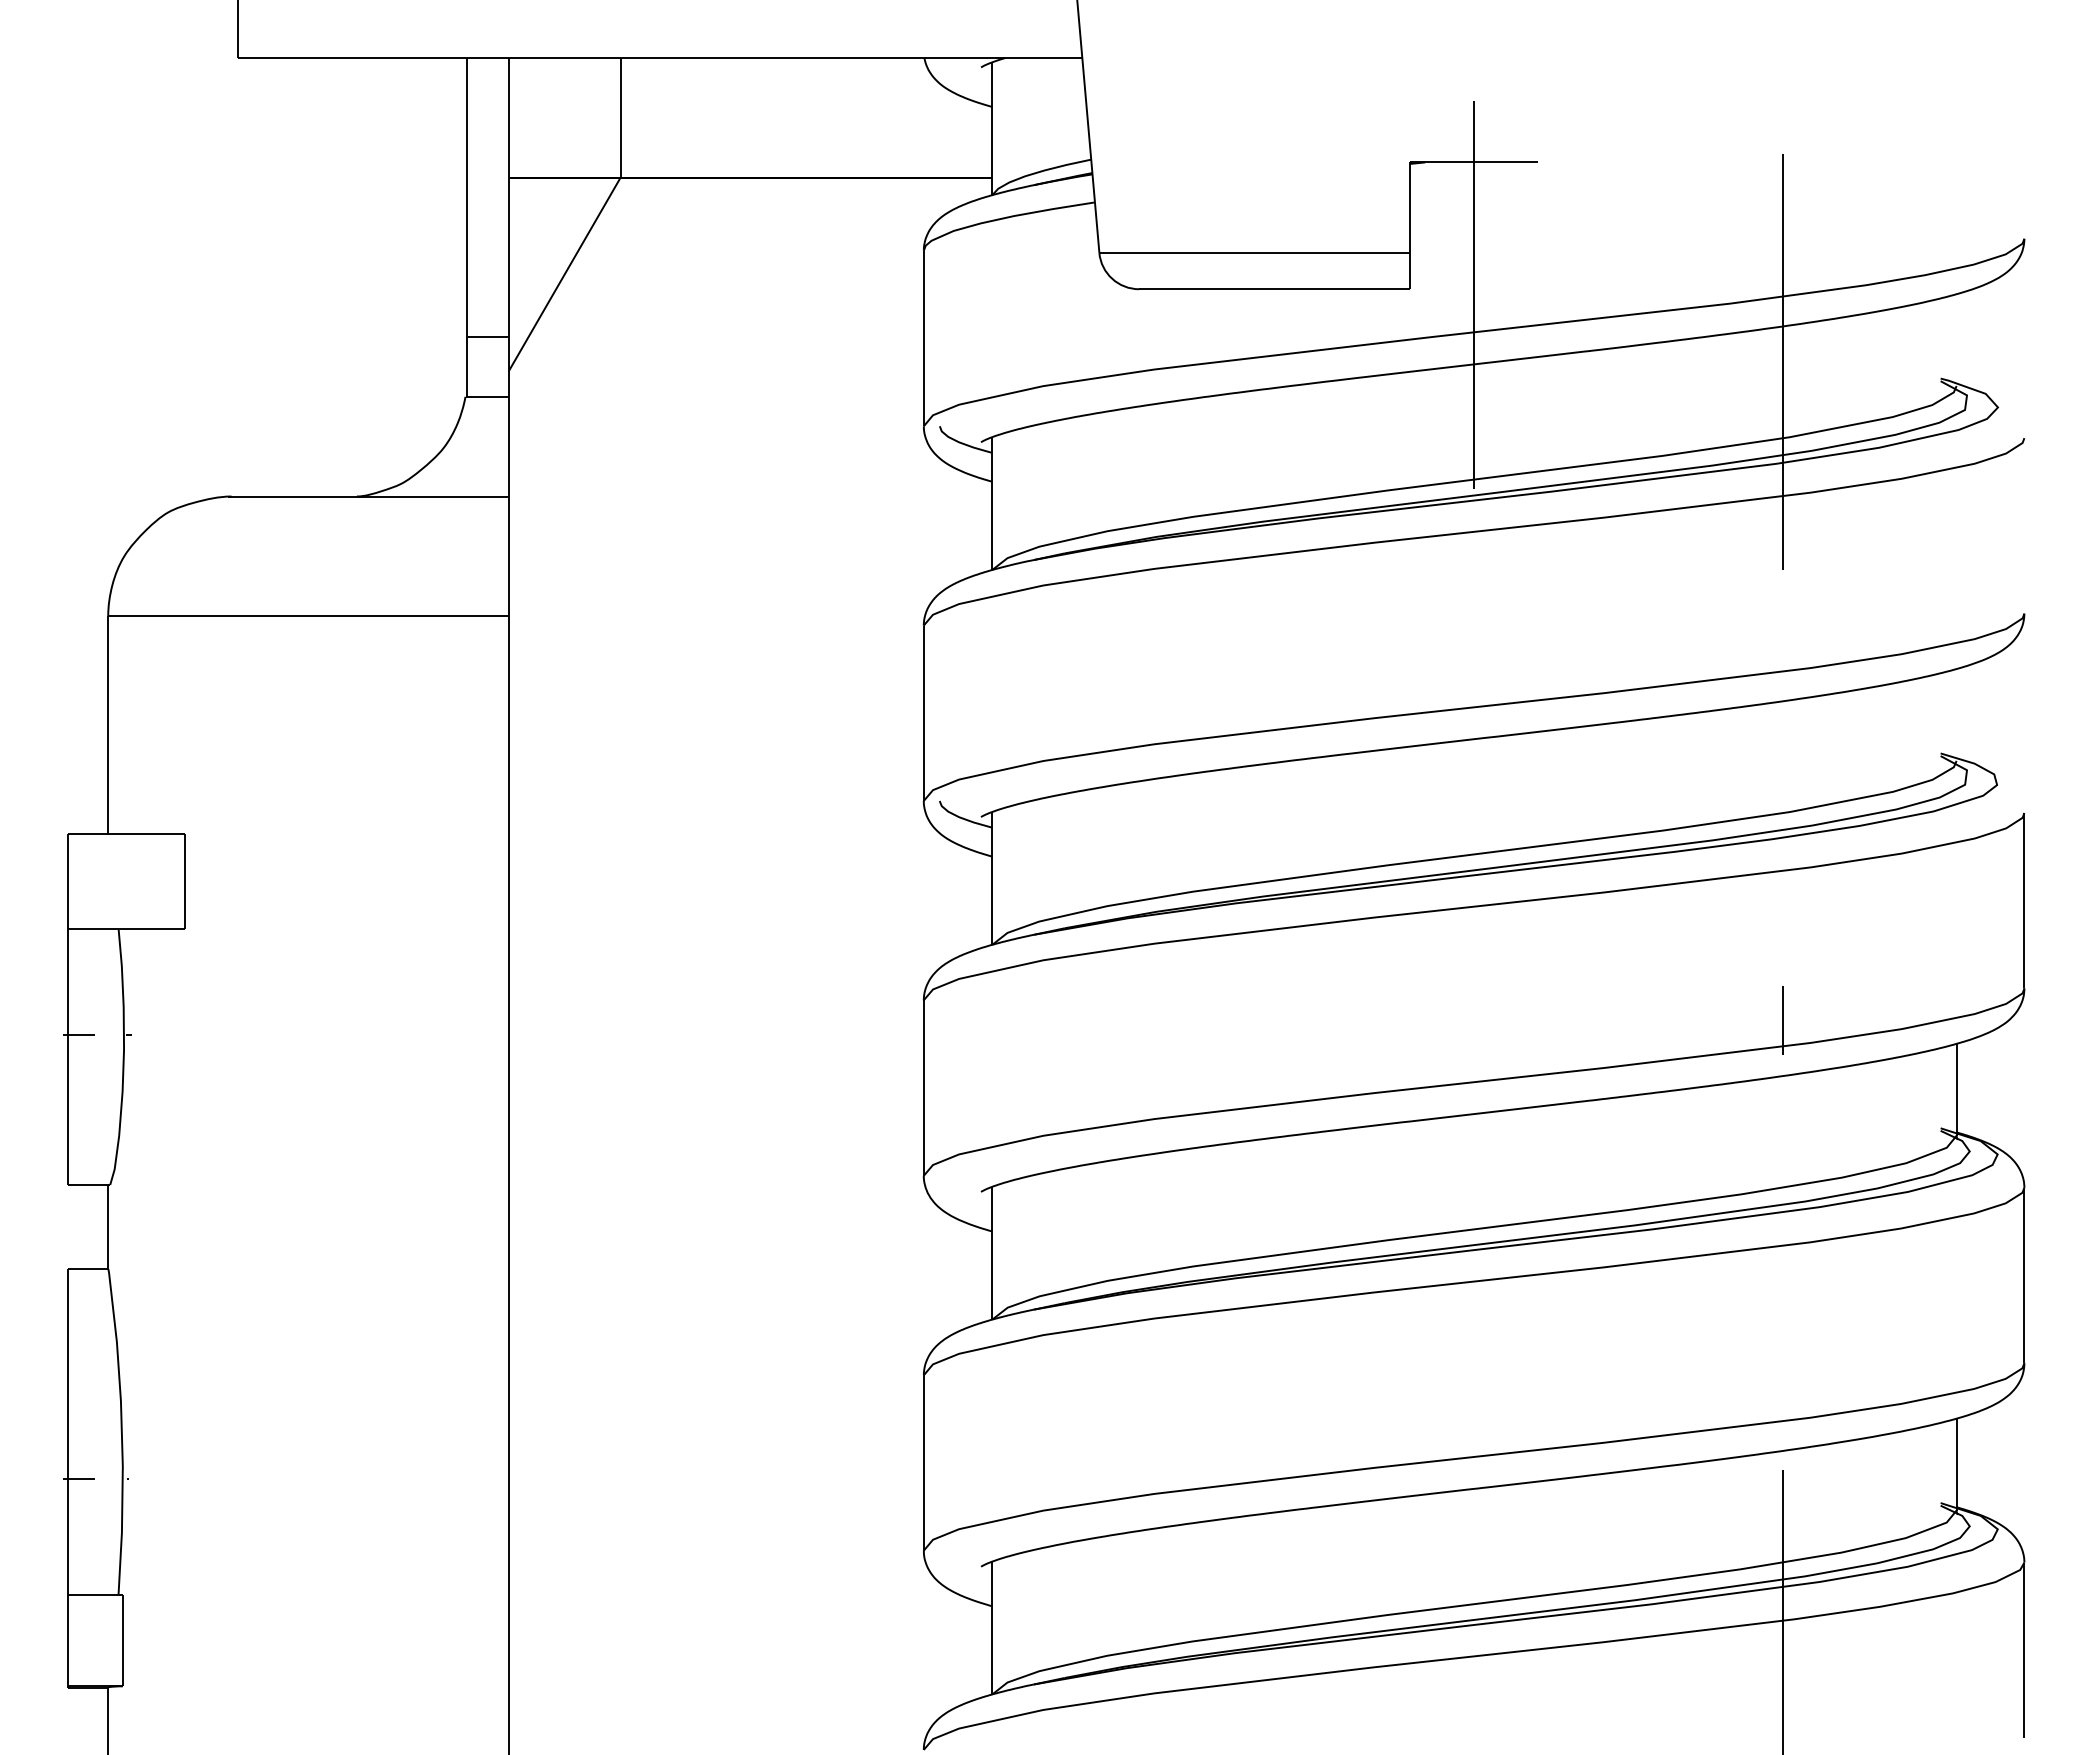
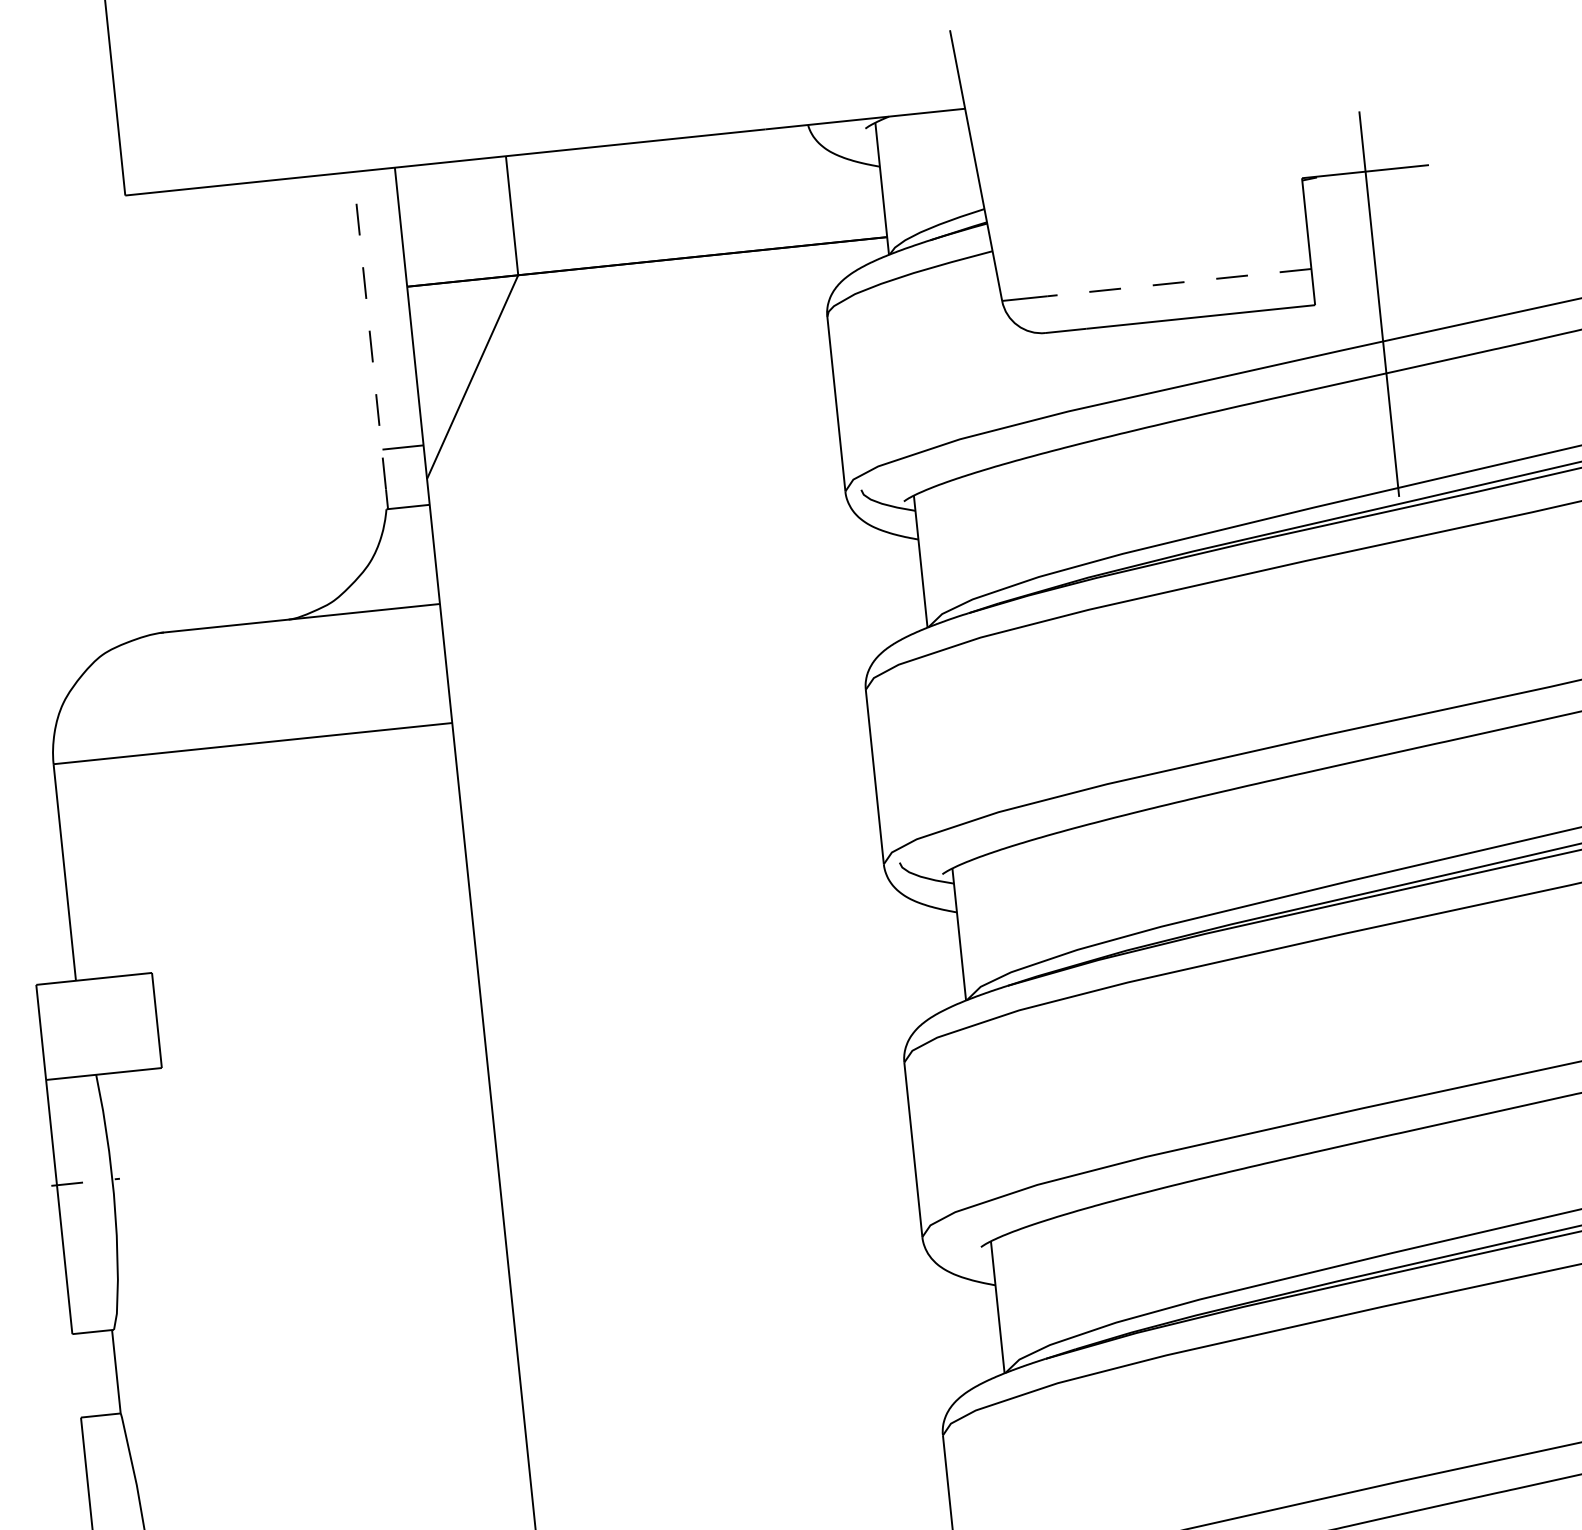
line: (467, 217) -> (370, 330), solid -> dashed
line: (1277, 252) -> (1179, 282), solid -> dashed

